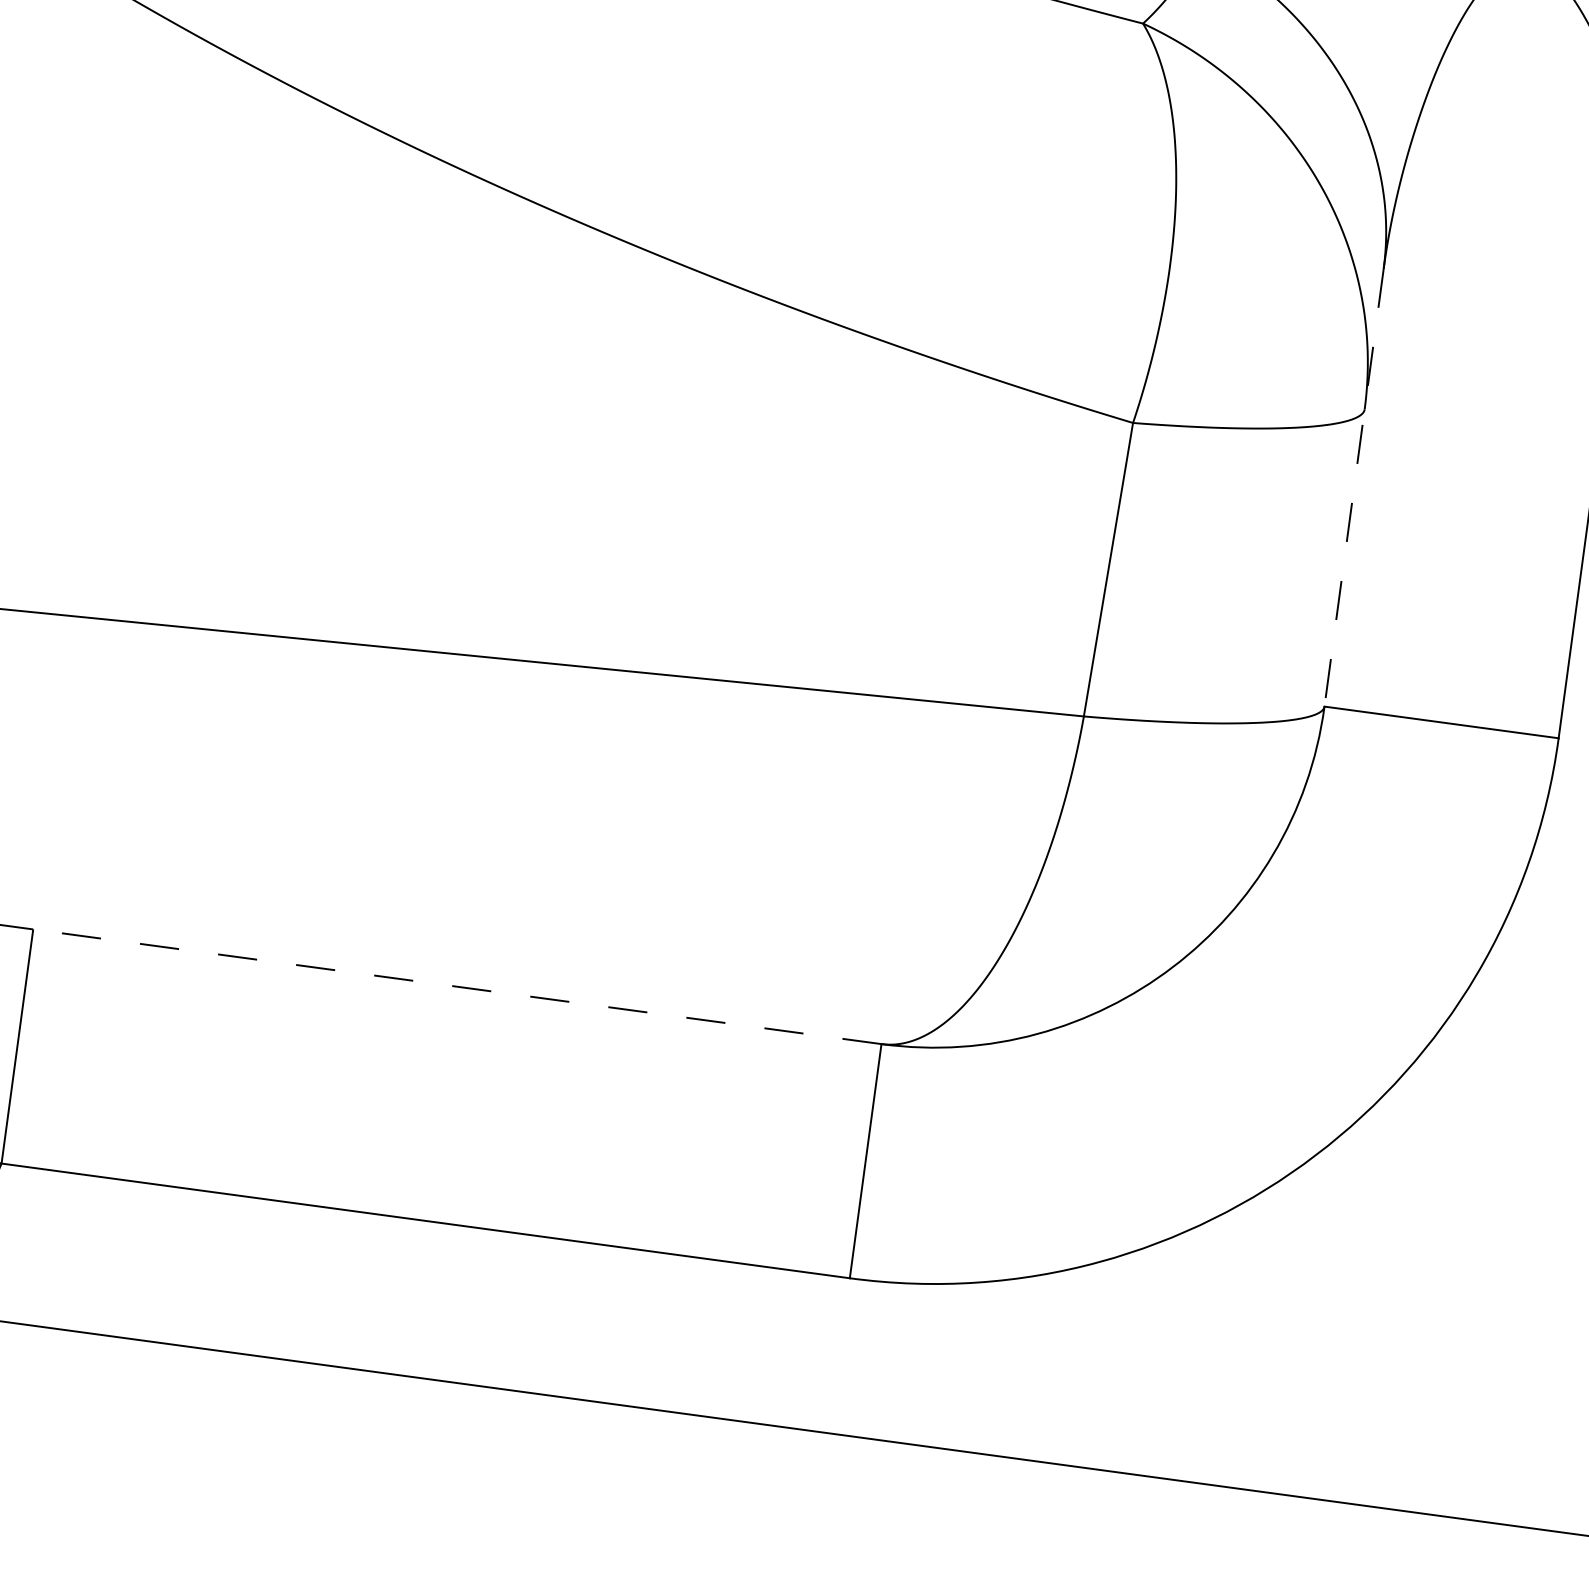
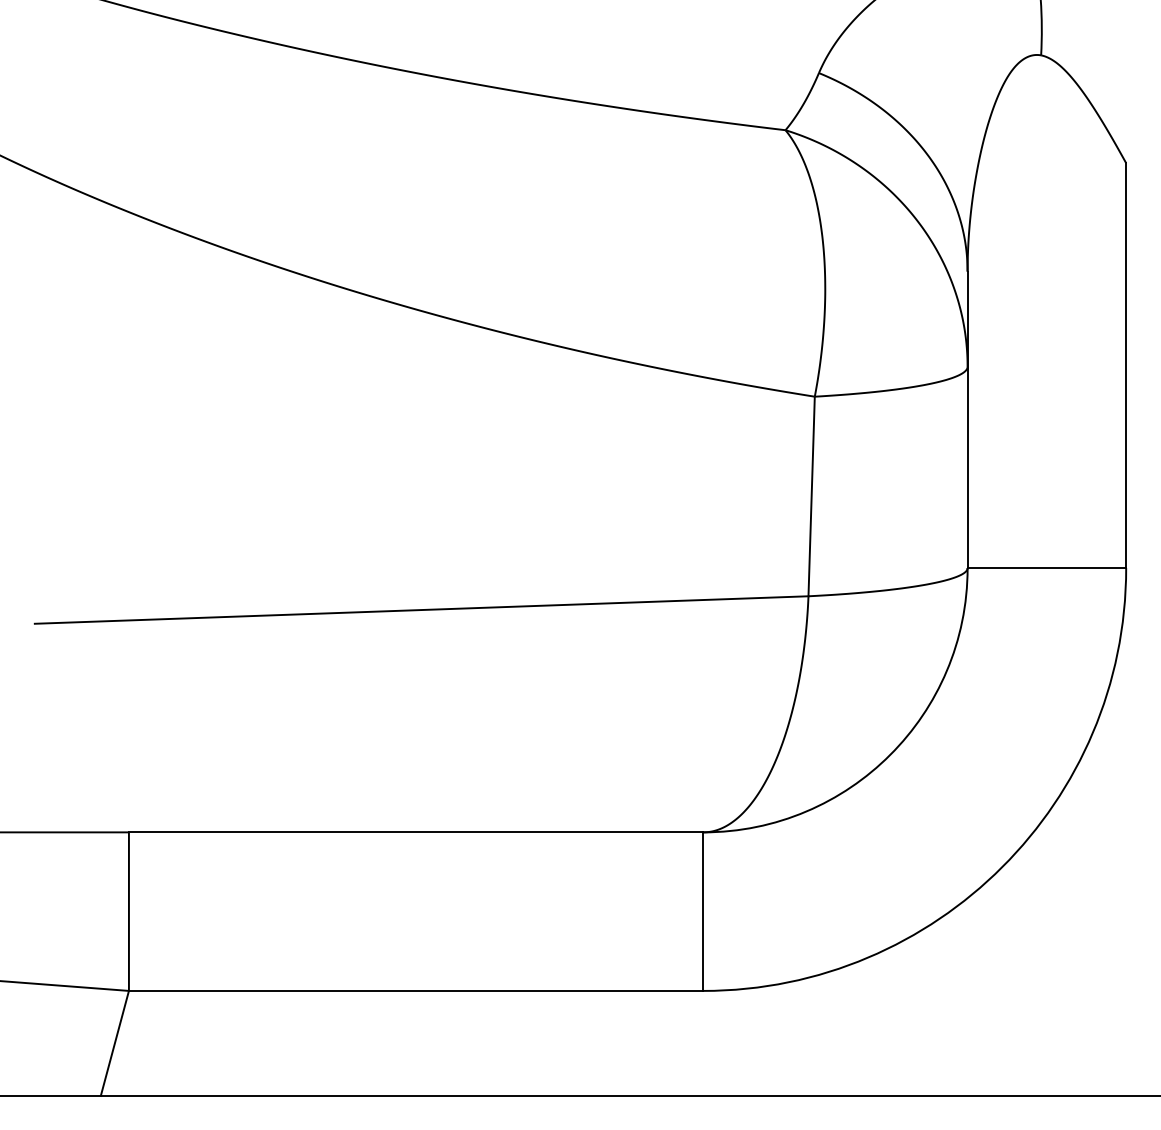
line: (1353, 488) -> (967, 420), dashed -> solid
line: (456, 986) -> (415, 832), dashed -> solid

